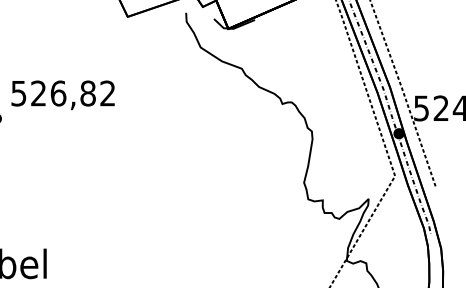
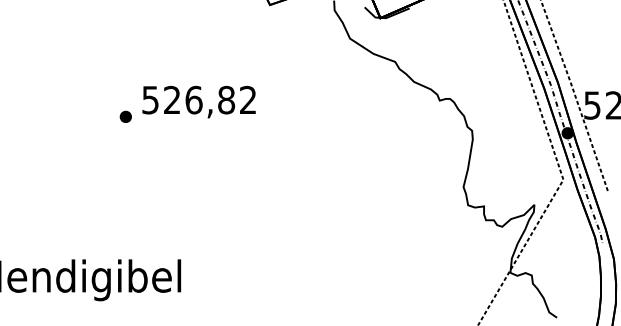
text: (62, 94) -> (198, 101), moved

